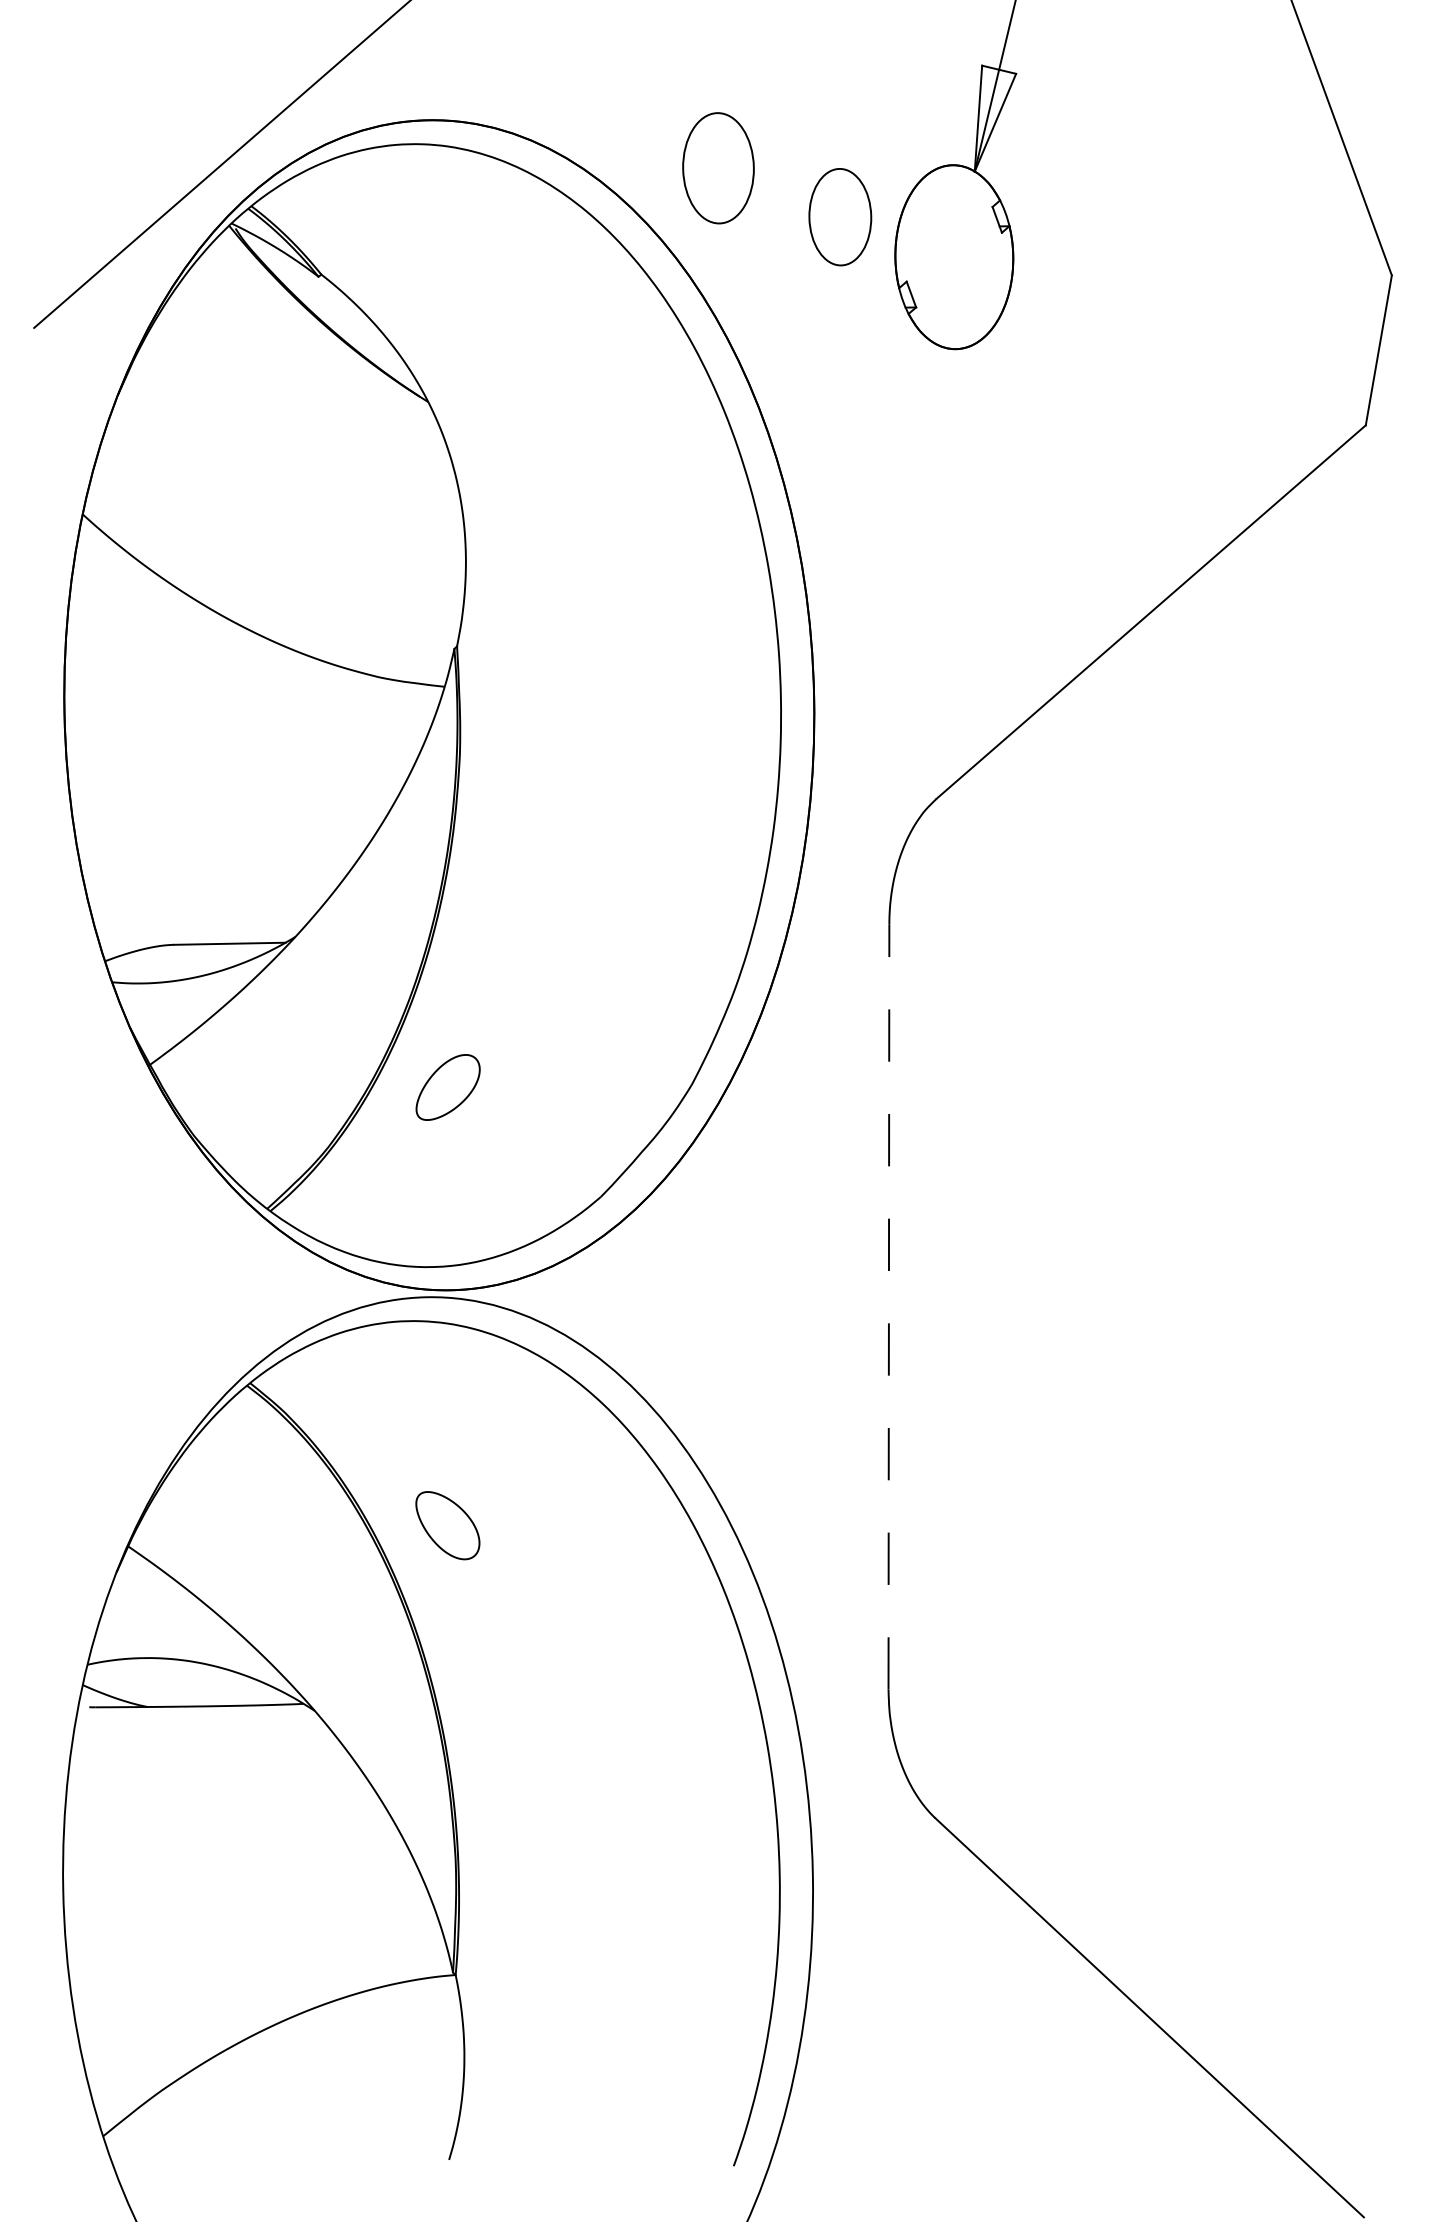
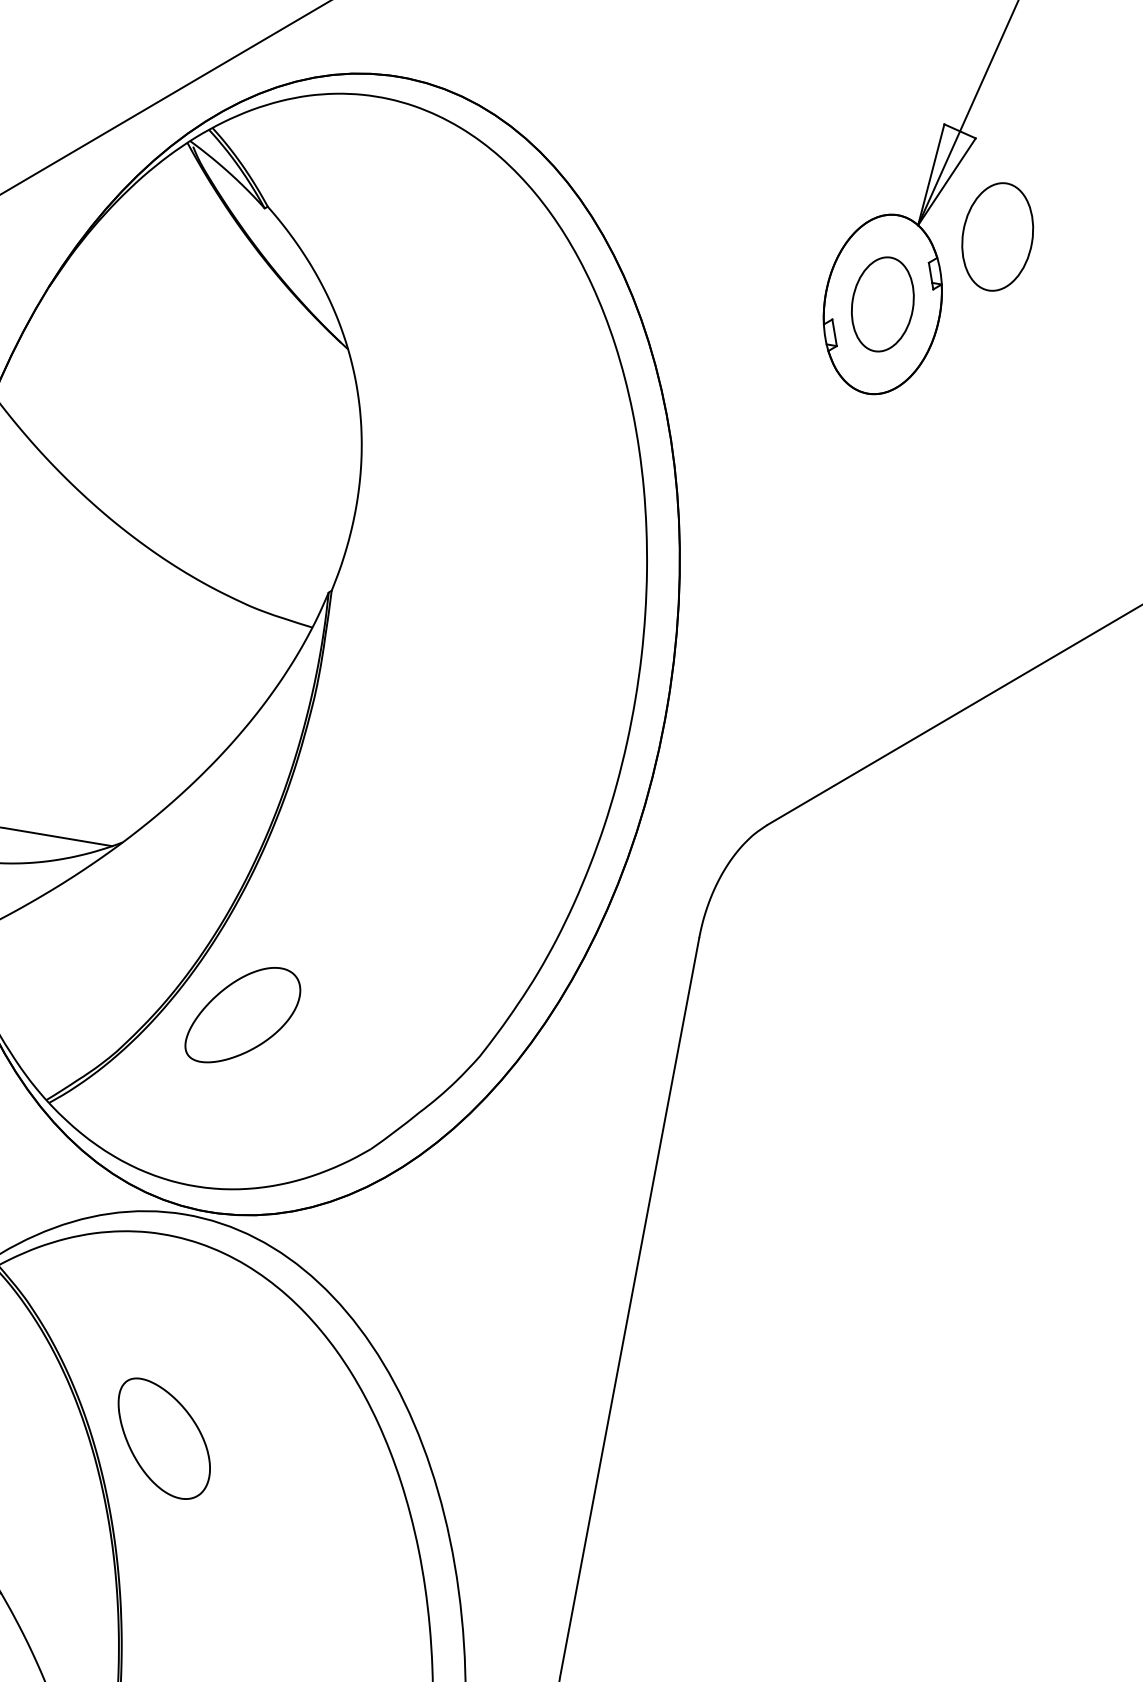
part: (718, 168) -> (997, 237), moved
part: (840, 217) -> (882, 304), moved
part: (447, 1087) -> (242, 1015), size x1.67
line: (888, 1306) -> (629, 1306), dashed -> solid
part: (447, 1525) -> (163, 1438), size x1.67

